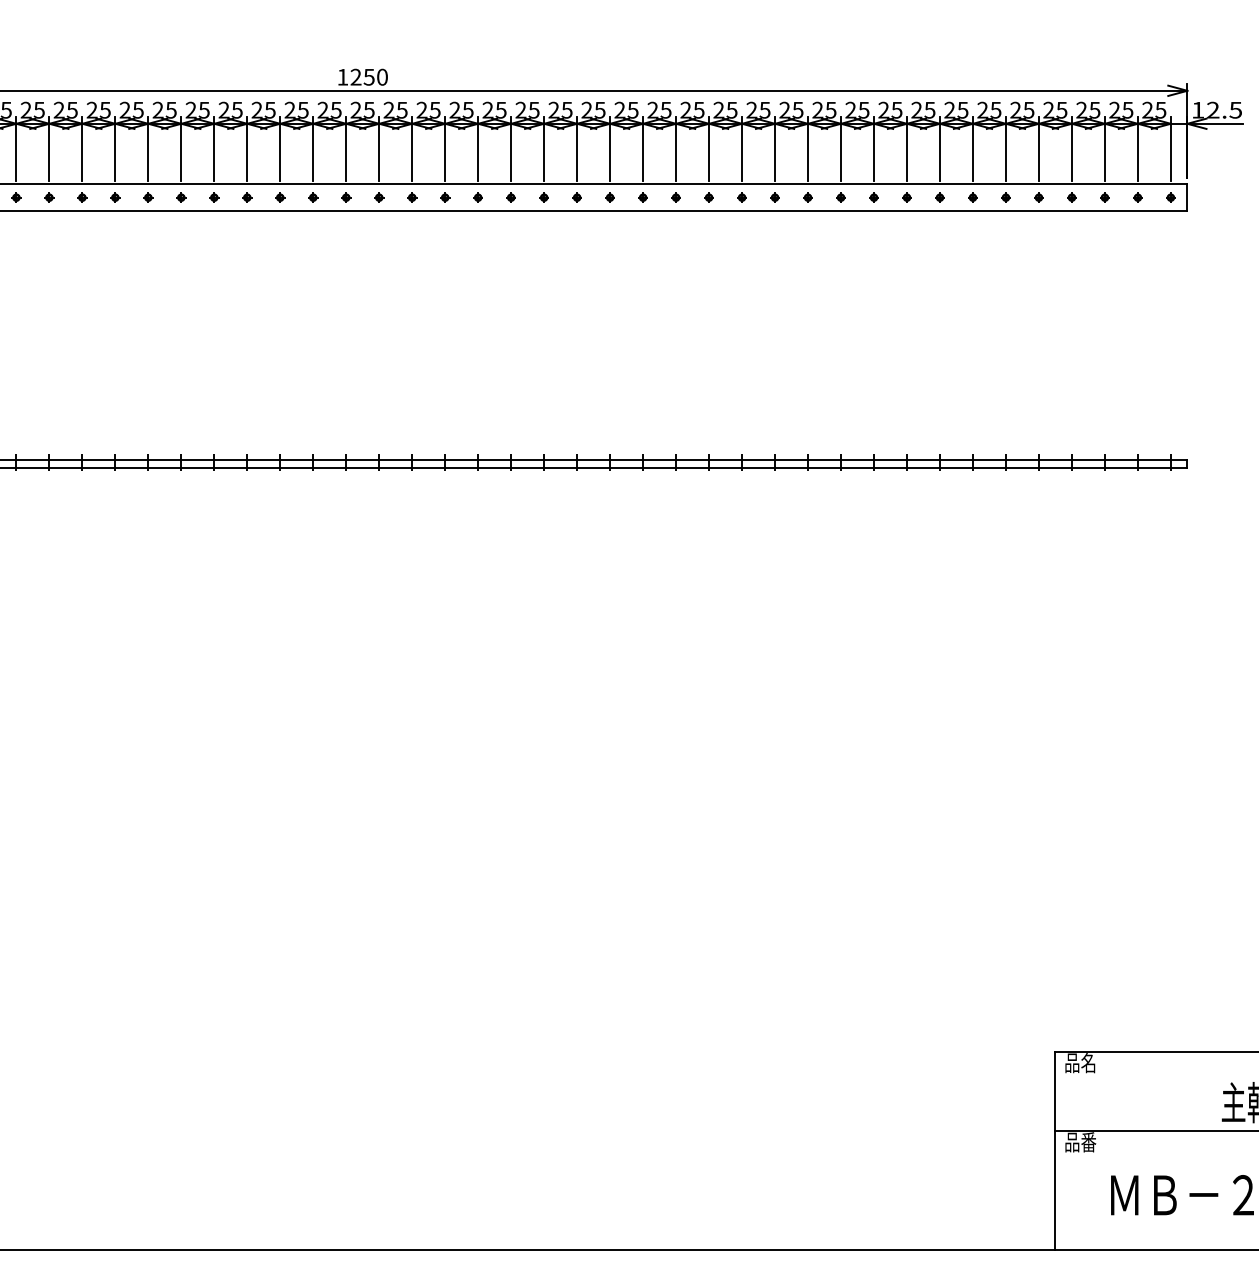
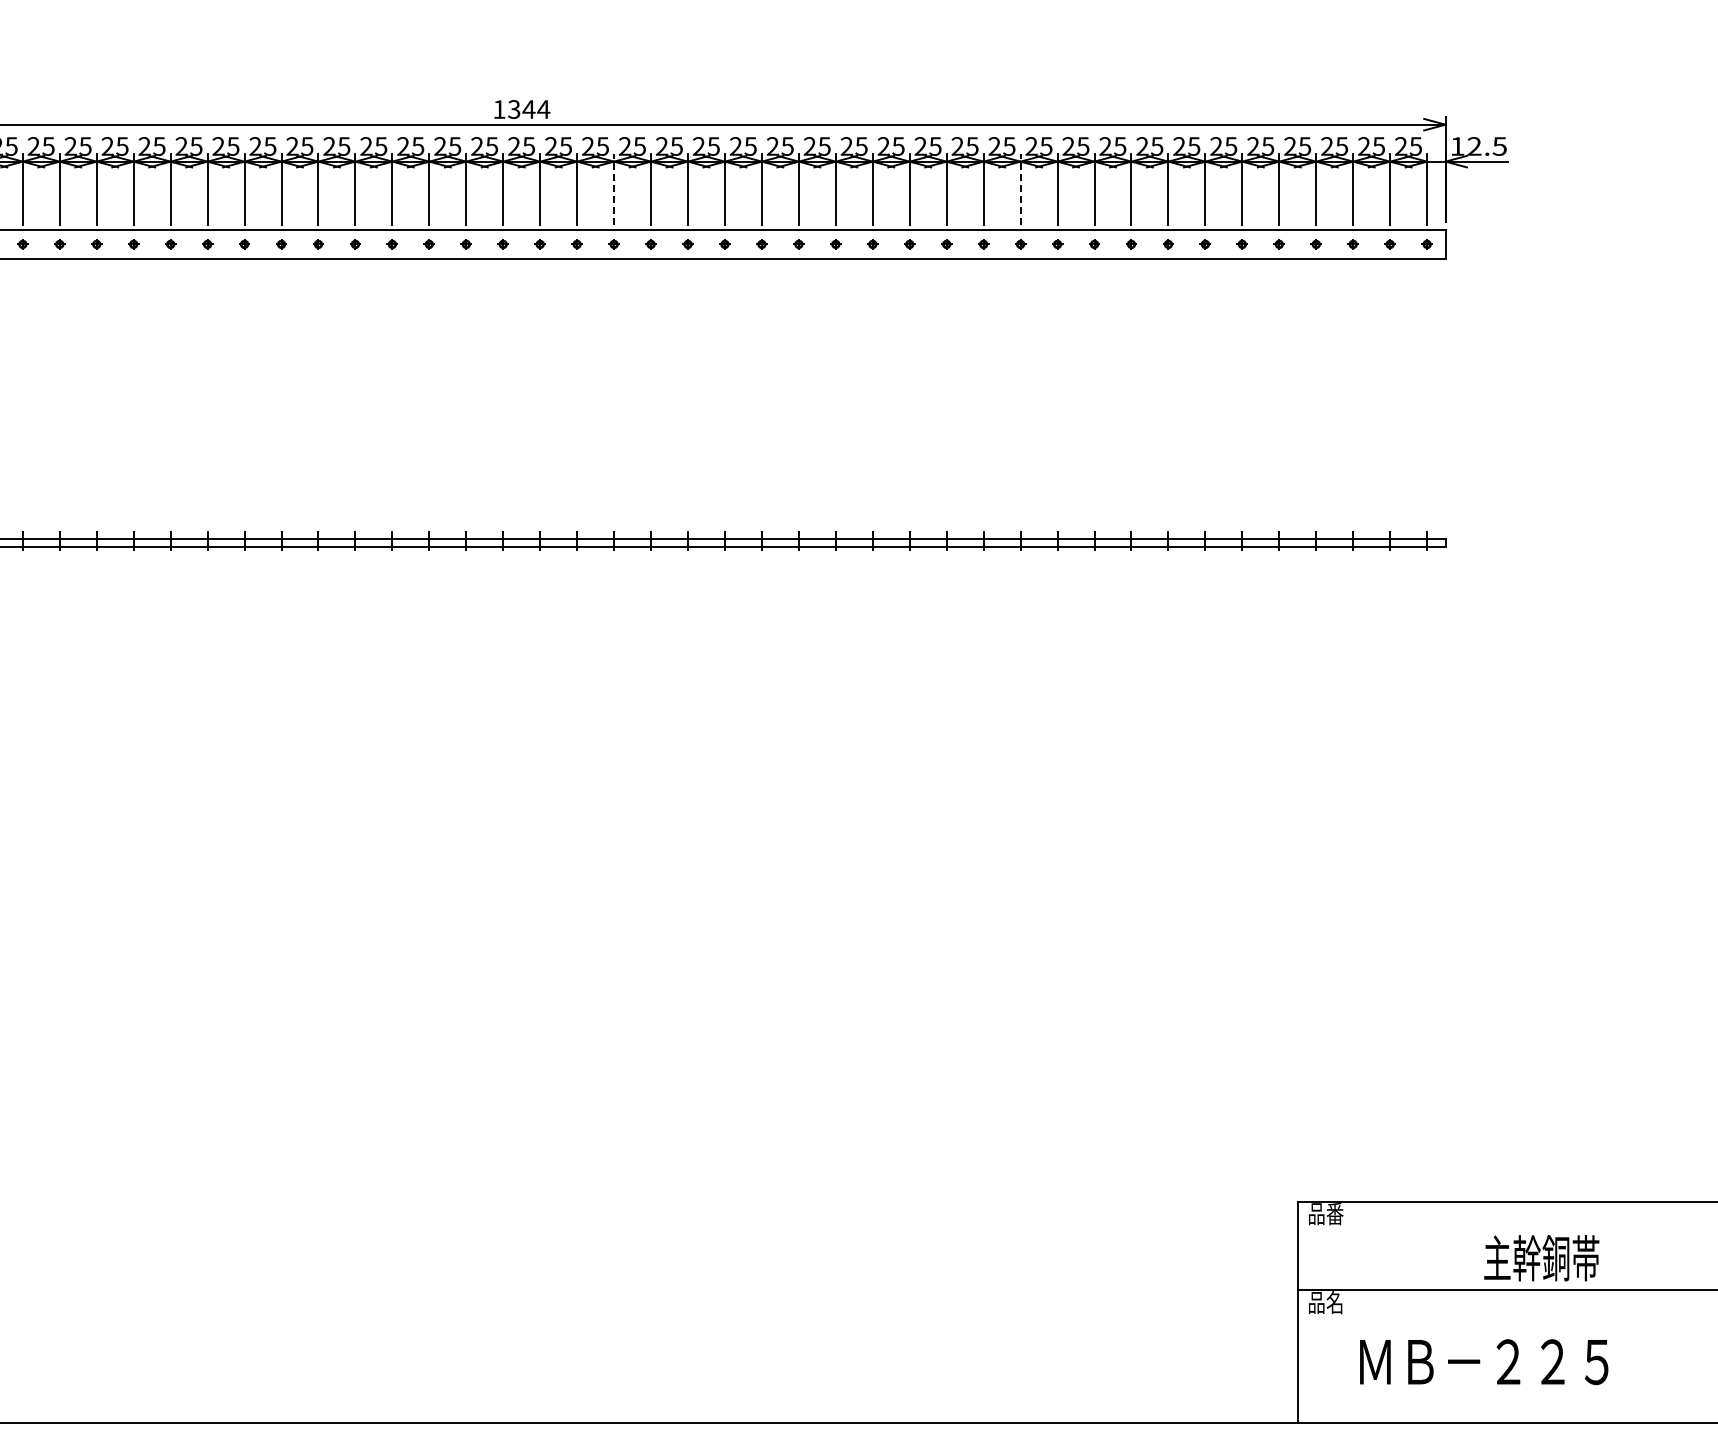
text: (369, 77) -> (529, 109), 1250 -> 1344
line: (445, 148) -> (614, 189), solid -> dashed
line: (807, 148) -> (1020, 189), solid -> dashed
text: (1088, 1063) -> (1334, 1214), 品名 -> 品番
text: (1088, 1142) -> (1334, 1302), 品番 -> 品名

